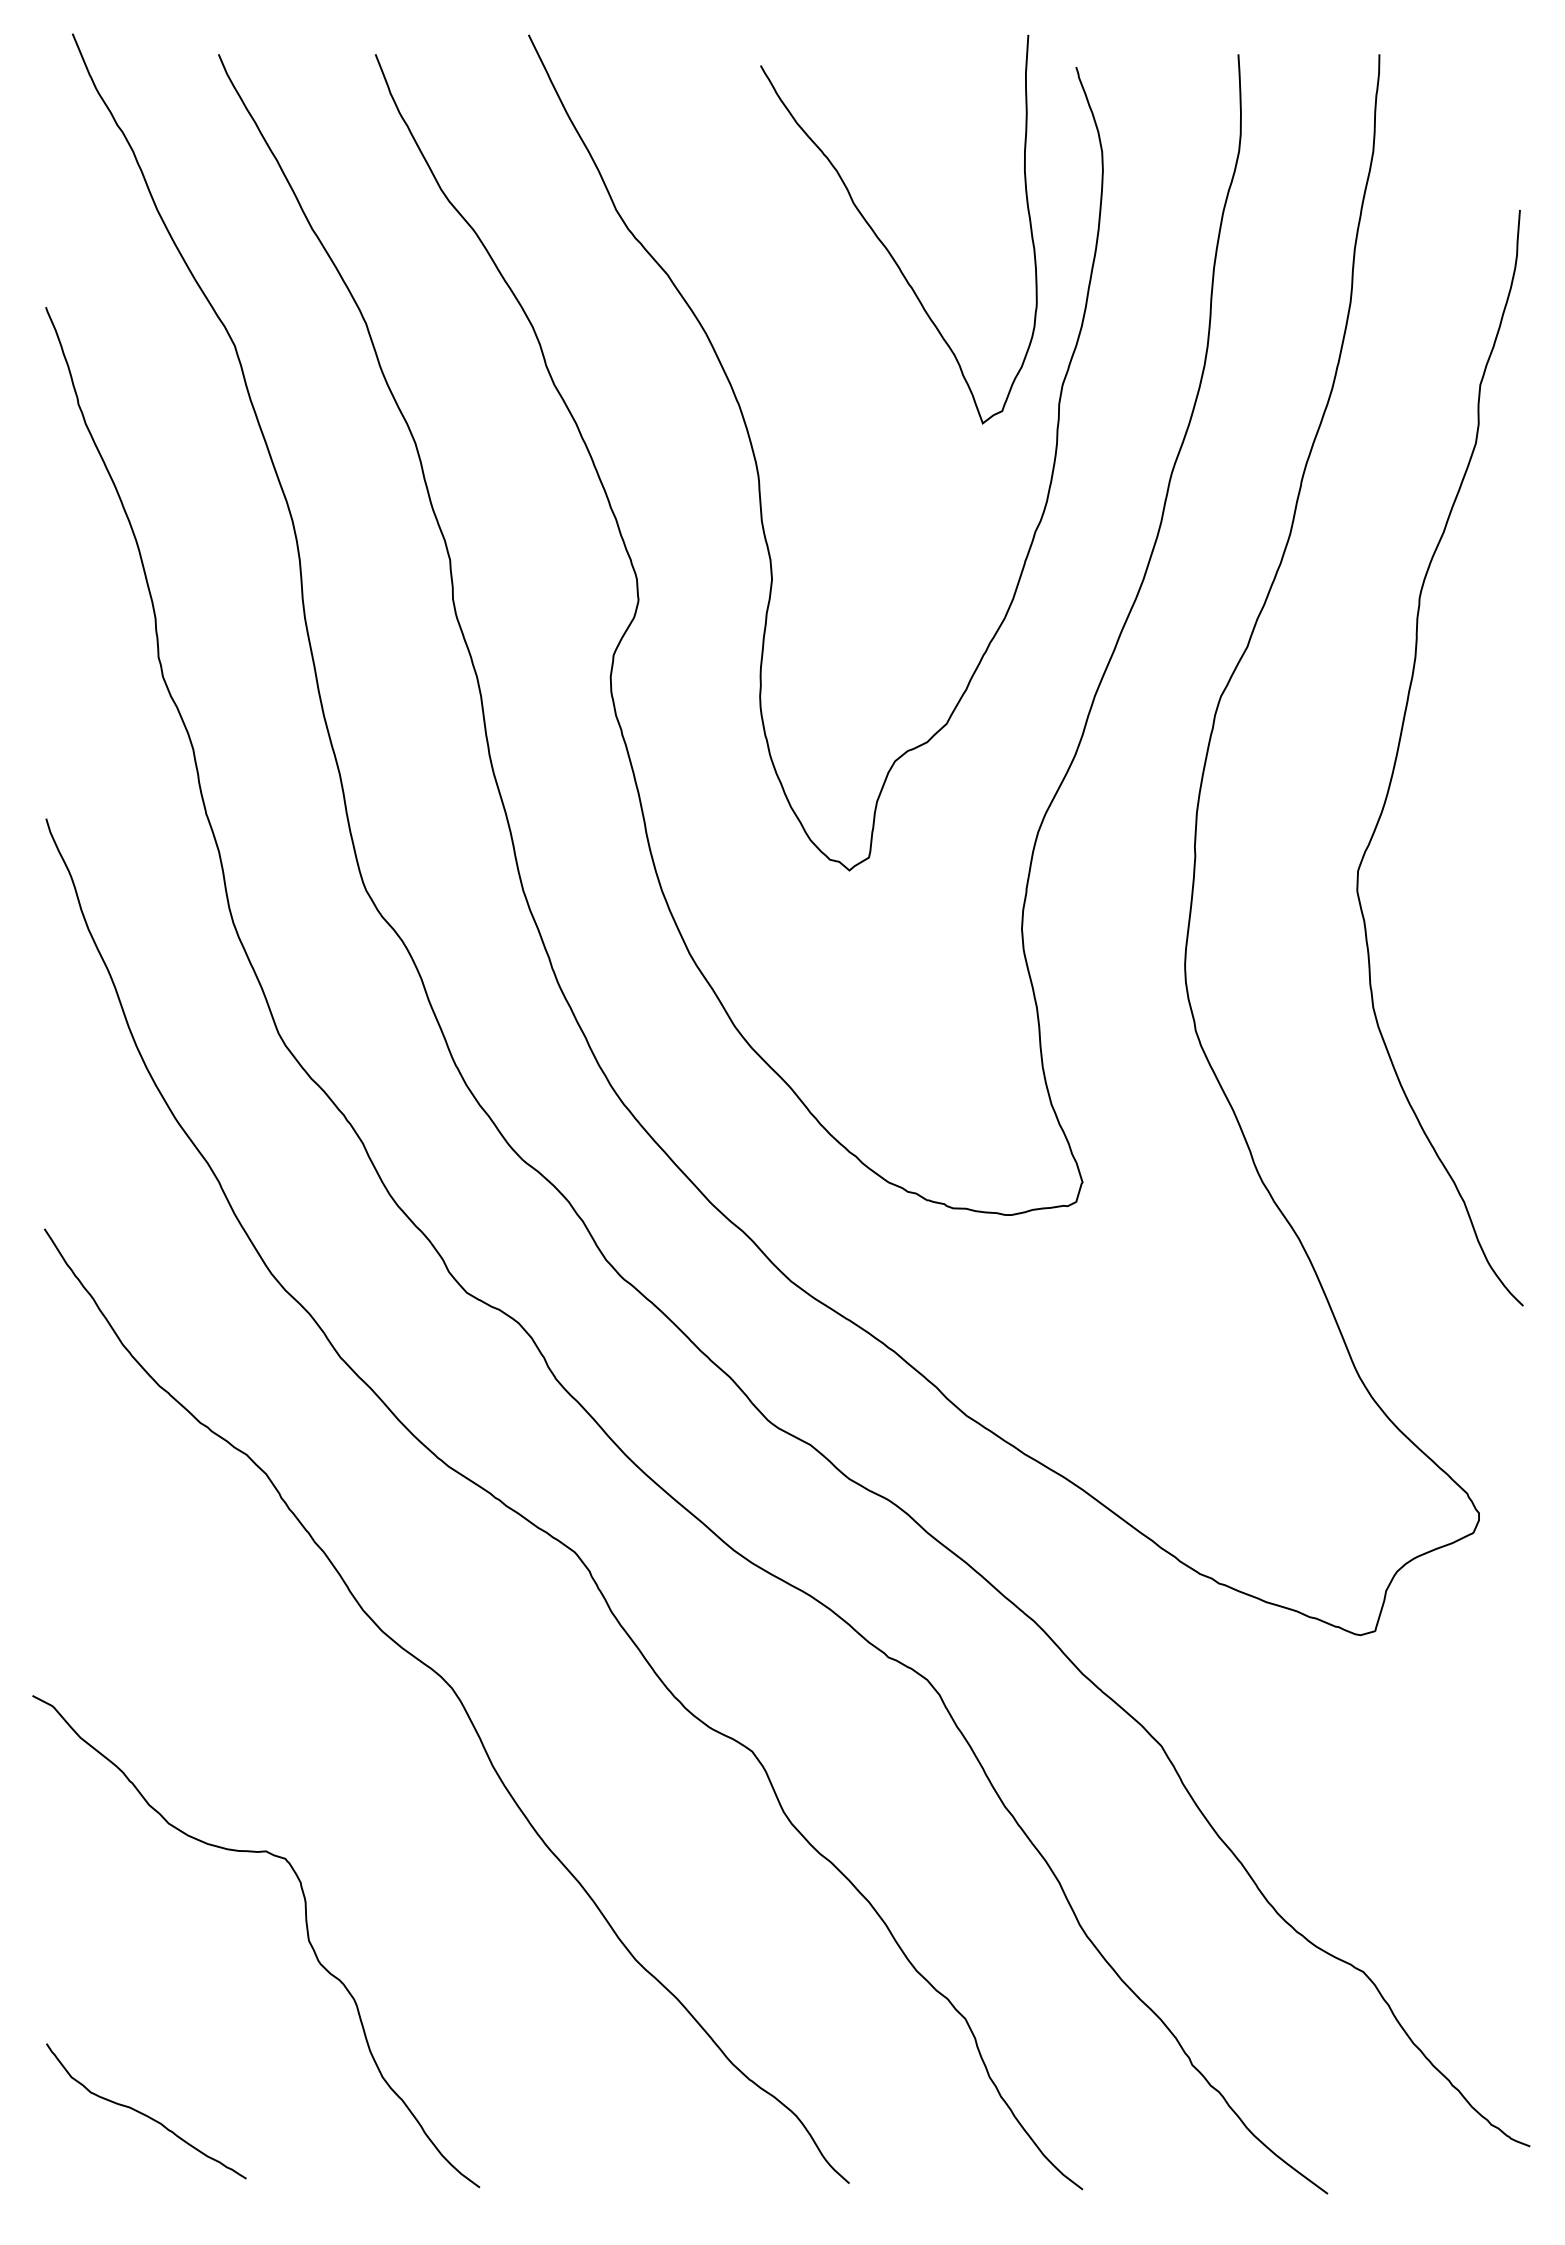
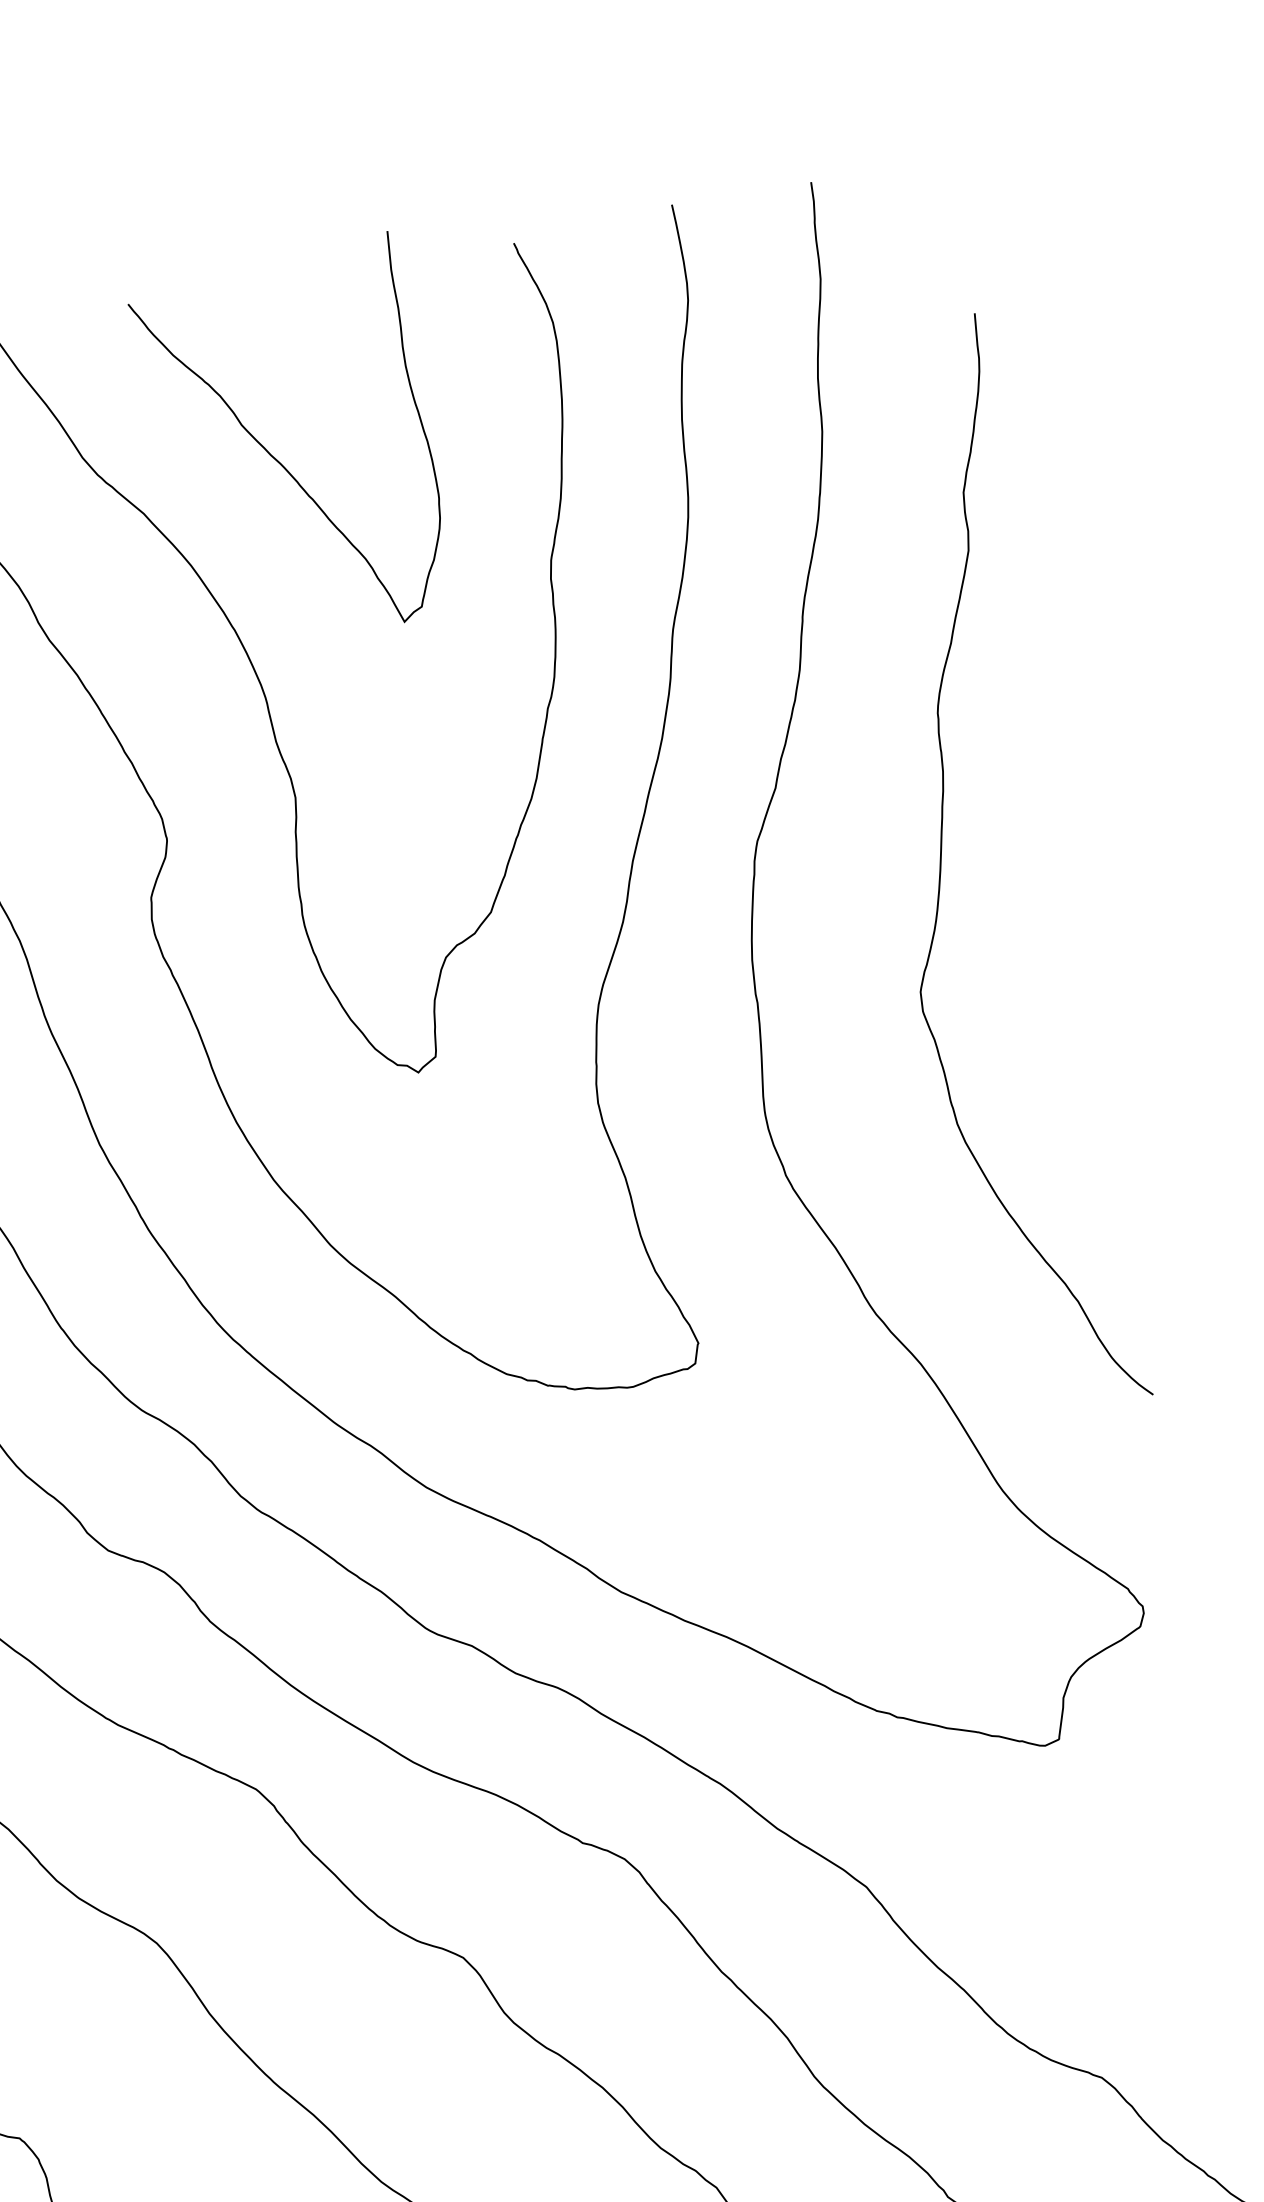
curve: (882, 241) -> (276, 458), moved

